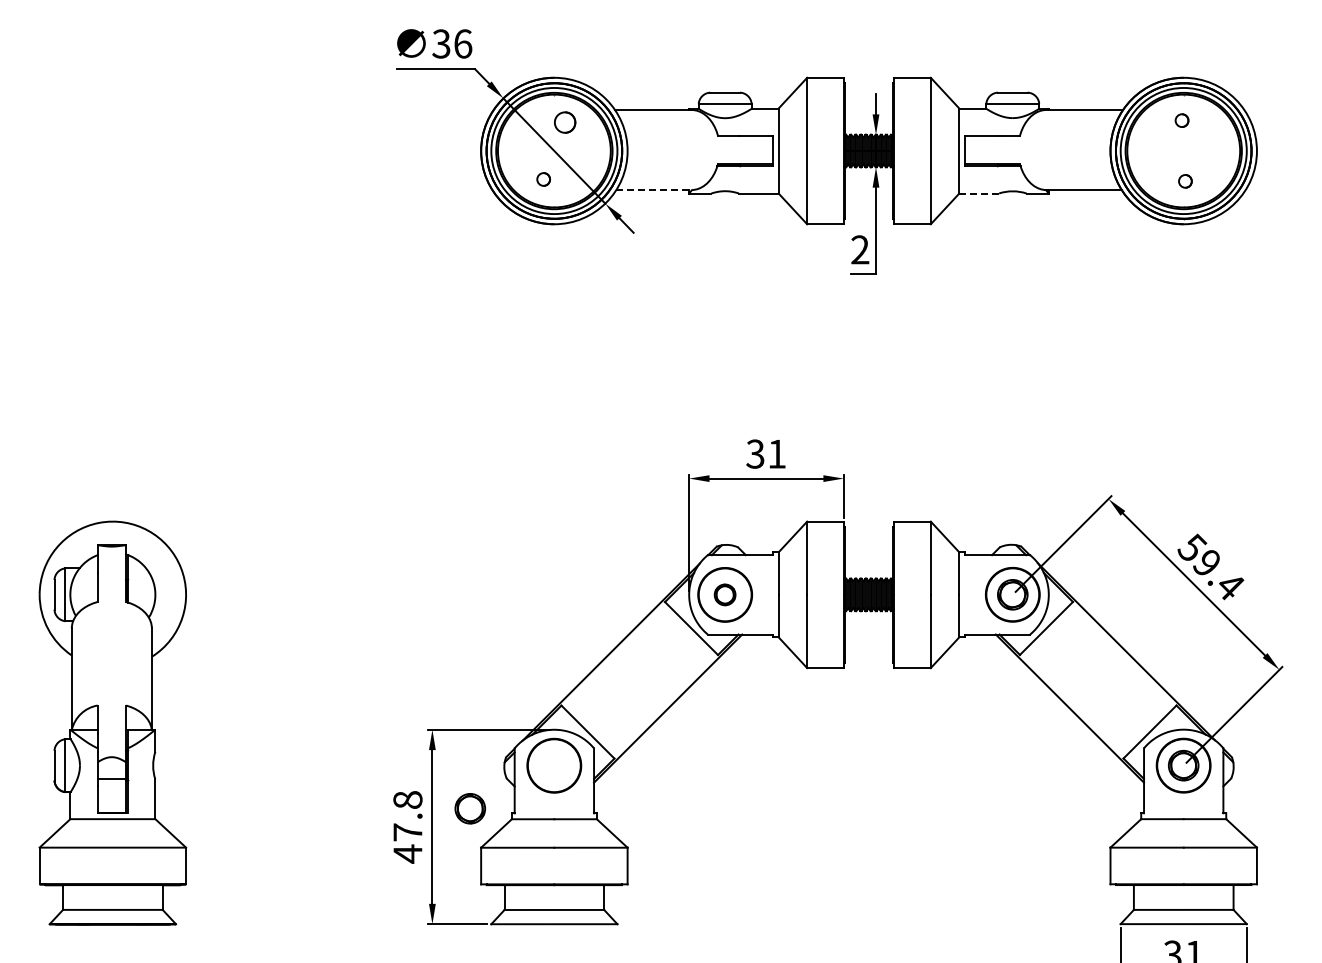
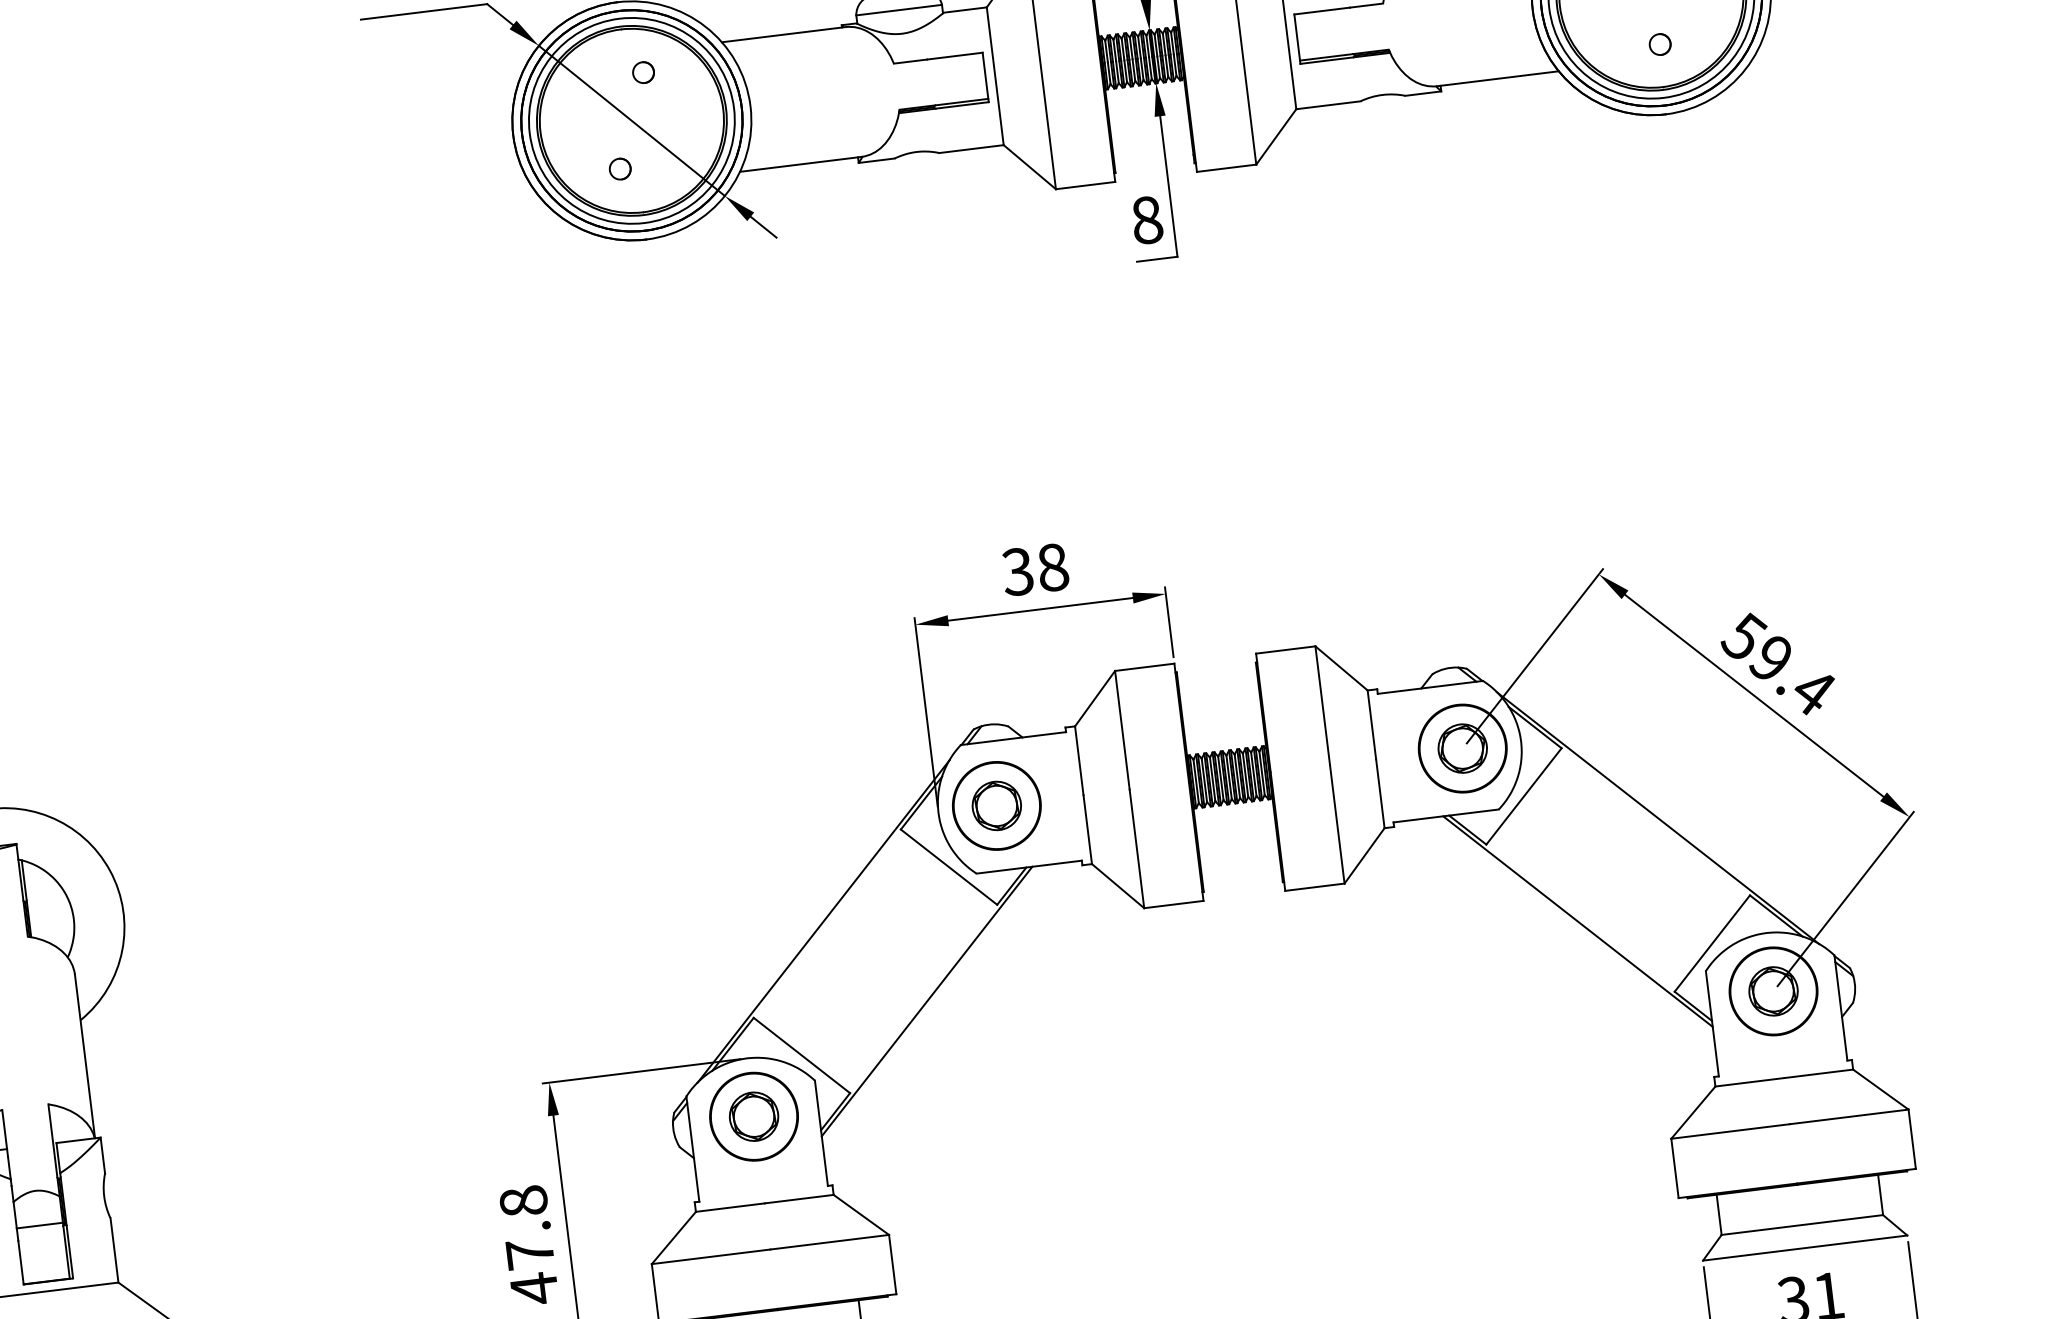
part: (564, 122) -> (642, 72), size x0.62
line: (653, 190) -> (800, 165), dashed -> solid
line: (979, 193) -> (1329, 105), dashed -> solid
text: (860, 249) -> (1147, 219), 2 -> 8
text: (777, 453) -> (1053, 566), 31 -> 38
part: (724, 594) -> (995, 805), size x1.43
part: (469, 808) -> (752, 1116), moved

